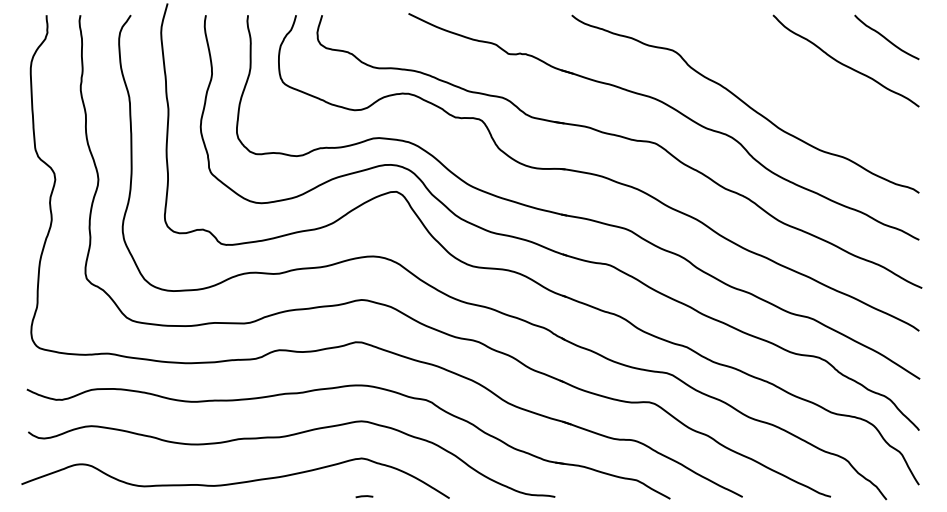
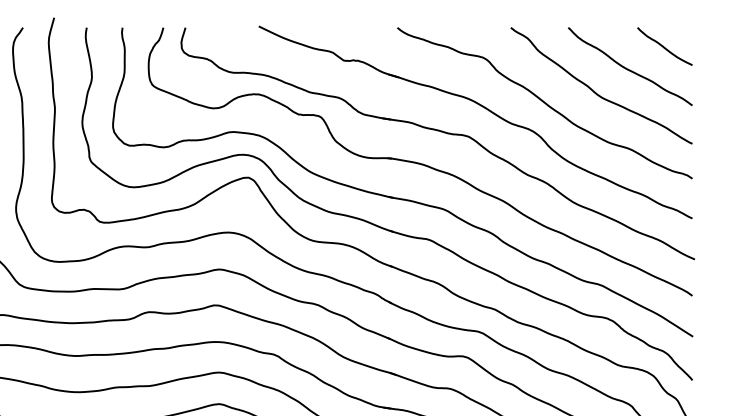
curve: (807, 92) -> (597, 93), added

